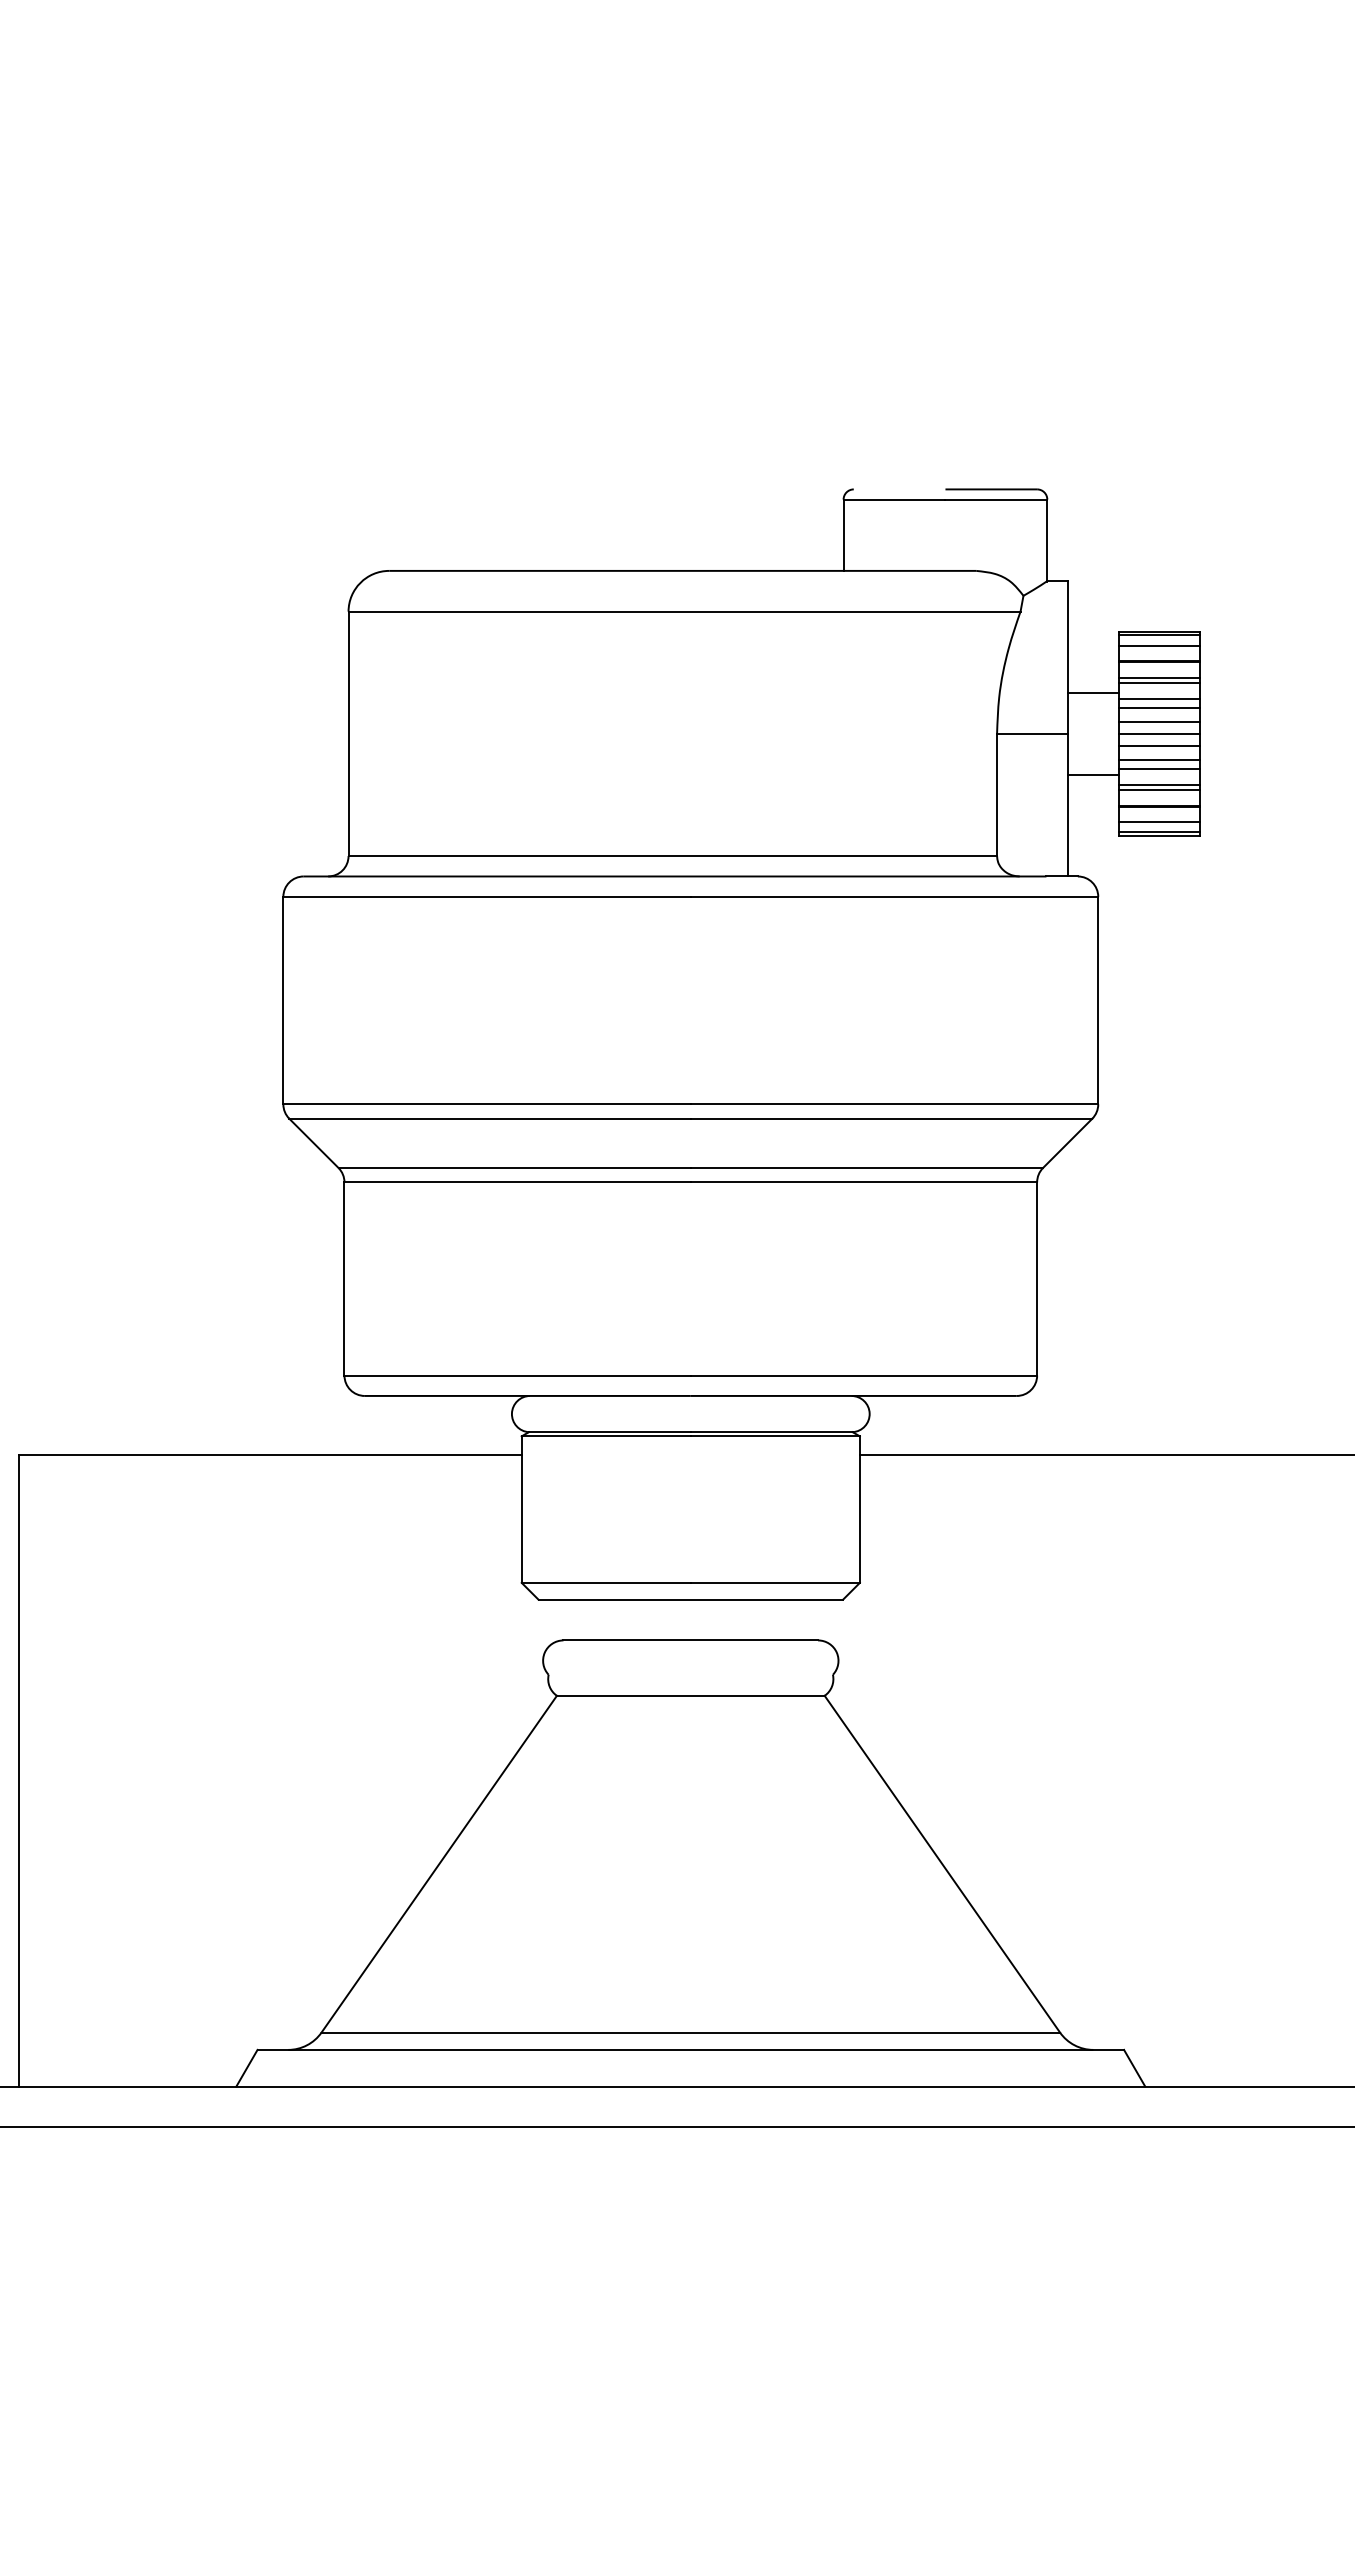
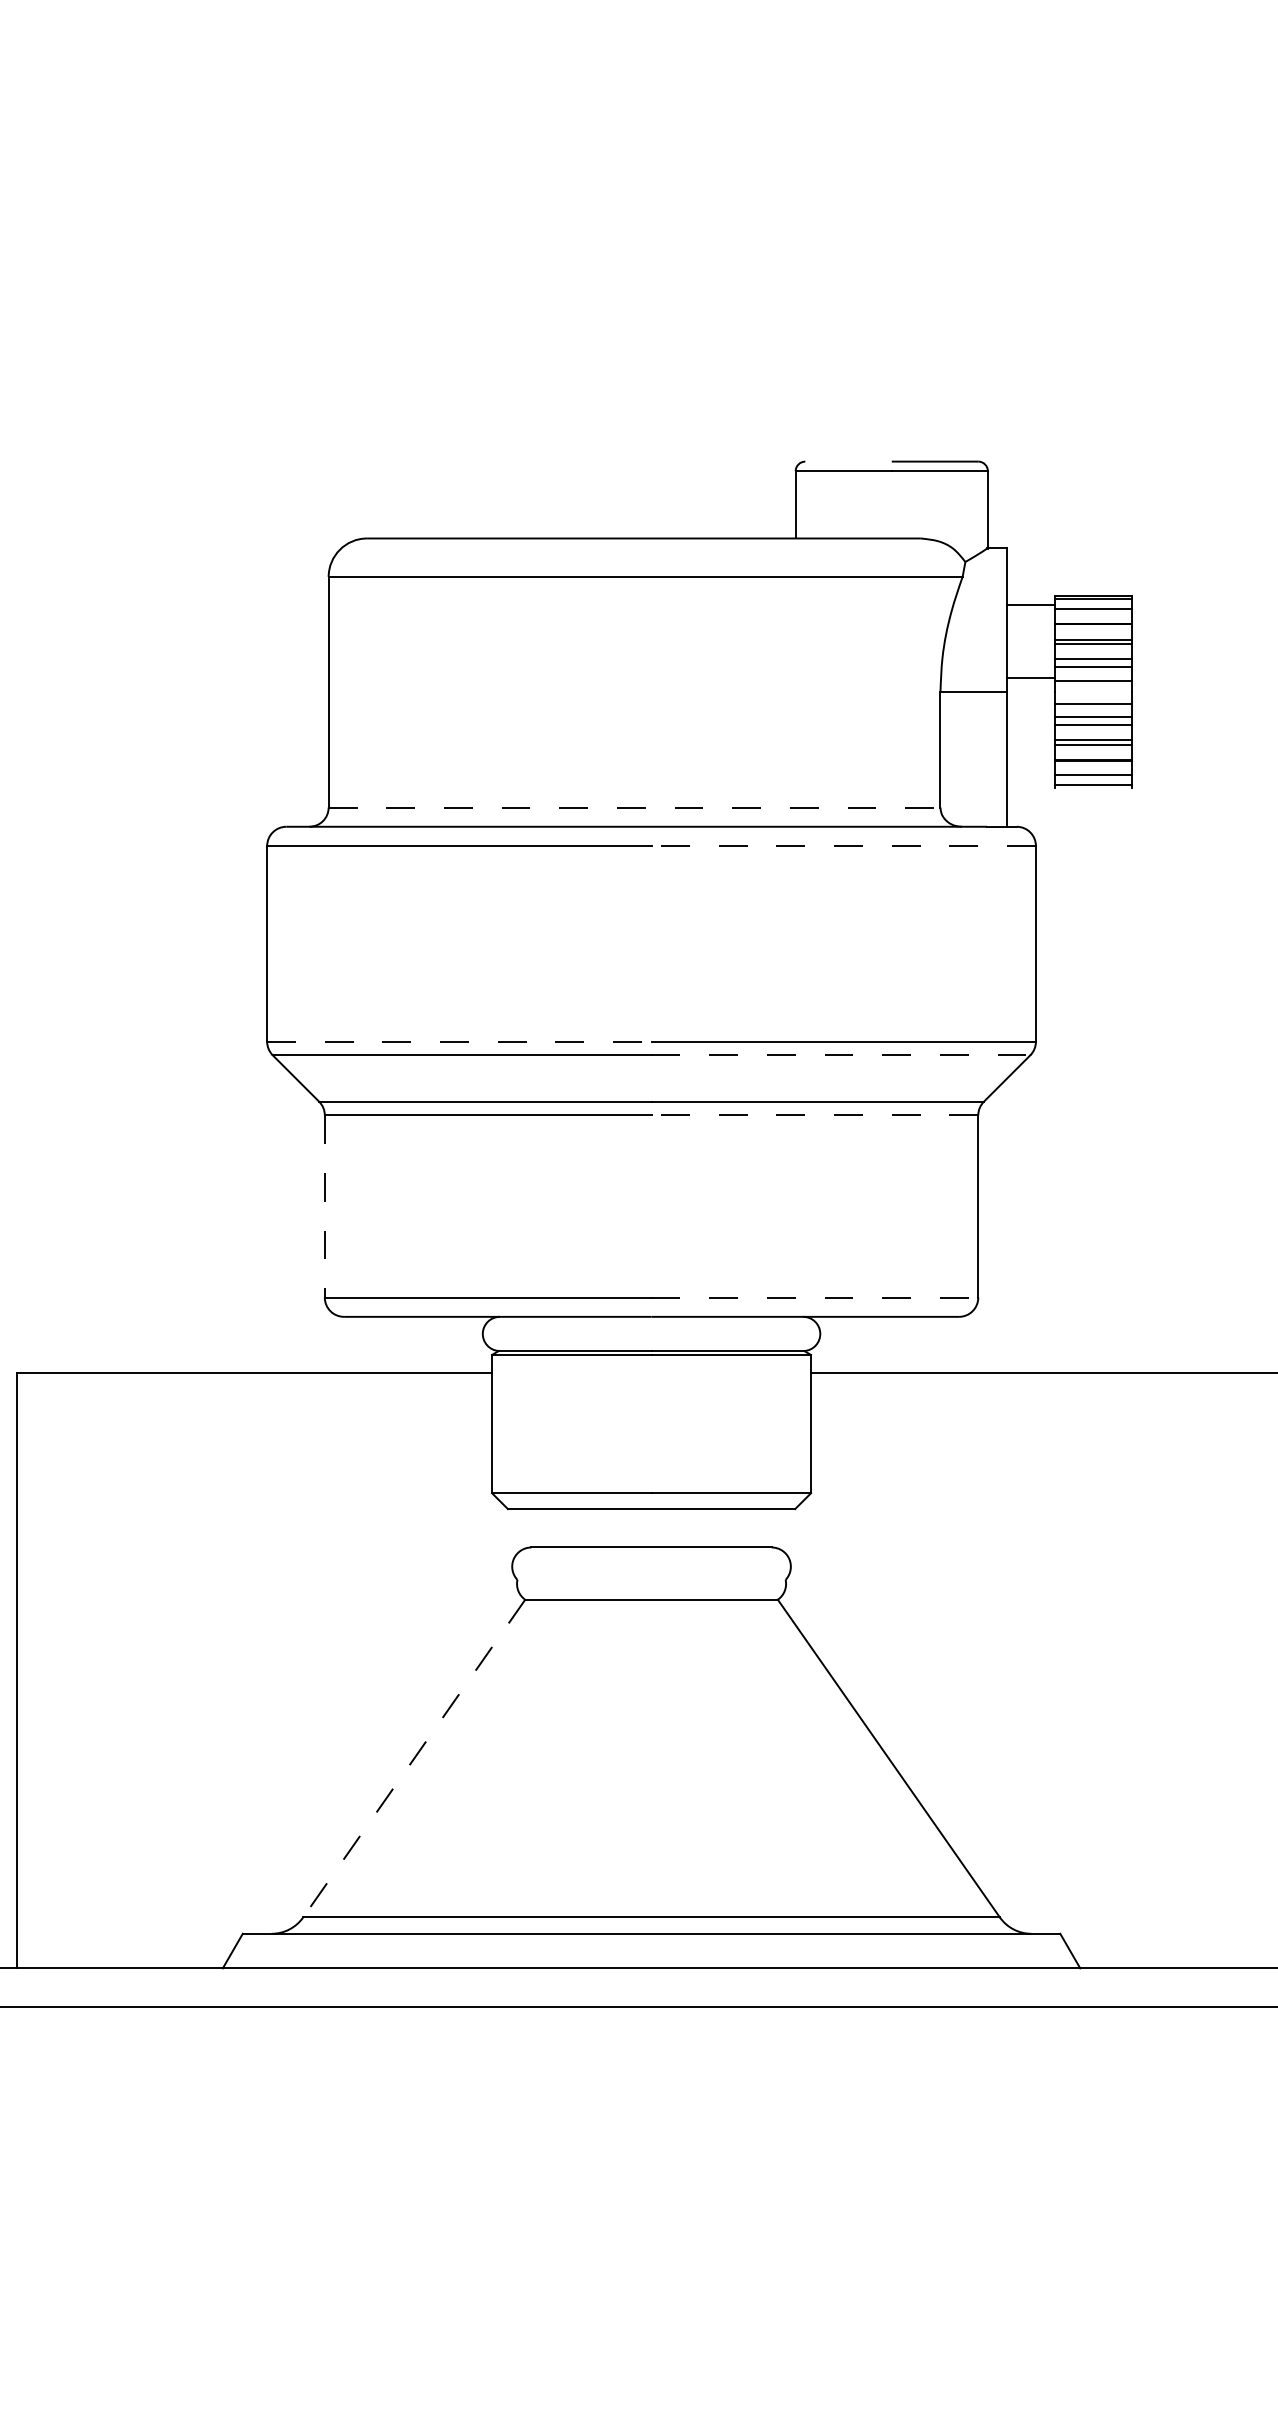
line: (1092, 693) -> (1030, 605), moved
line: (1159, 733) -> (1093, 691), removed
line: (1092, 774) -> (1030, 677), moved
line: (1159, 835) -> (1093, 788), removed
line: (673, 856) -> (635, 807), solid -> dashed
line: (894, 896) -> (843, 845), solid -> dashed
line: (487, 1104) -> (459, 1041), solid -> dashed
line: (891, 1118) -> (840, 1055), solid -> dashed
line: (863, 1182) -> (814, 1115), solid -> dashed
line: (344, 1278) -> (324, 1206), solid -> dashed
line: (864, 1375) -> (815, 1297), solid -> dashed
line: (438, 1864) -> (413, 1758), solid -> dashed

